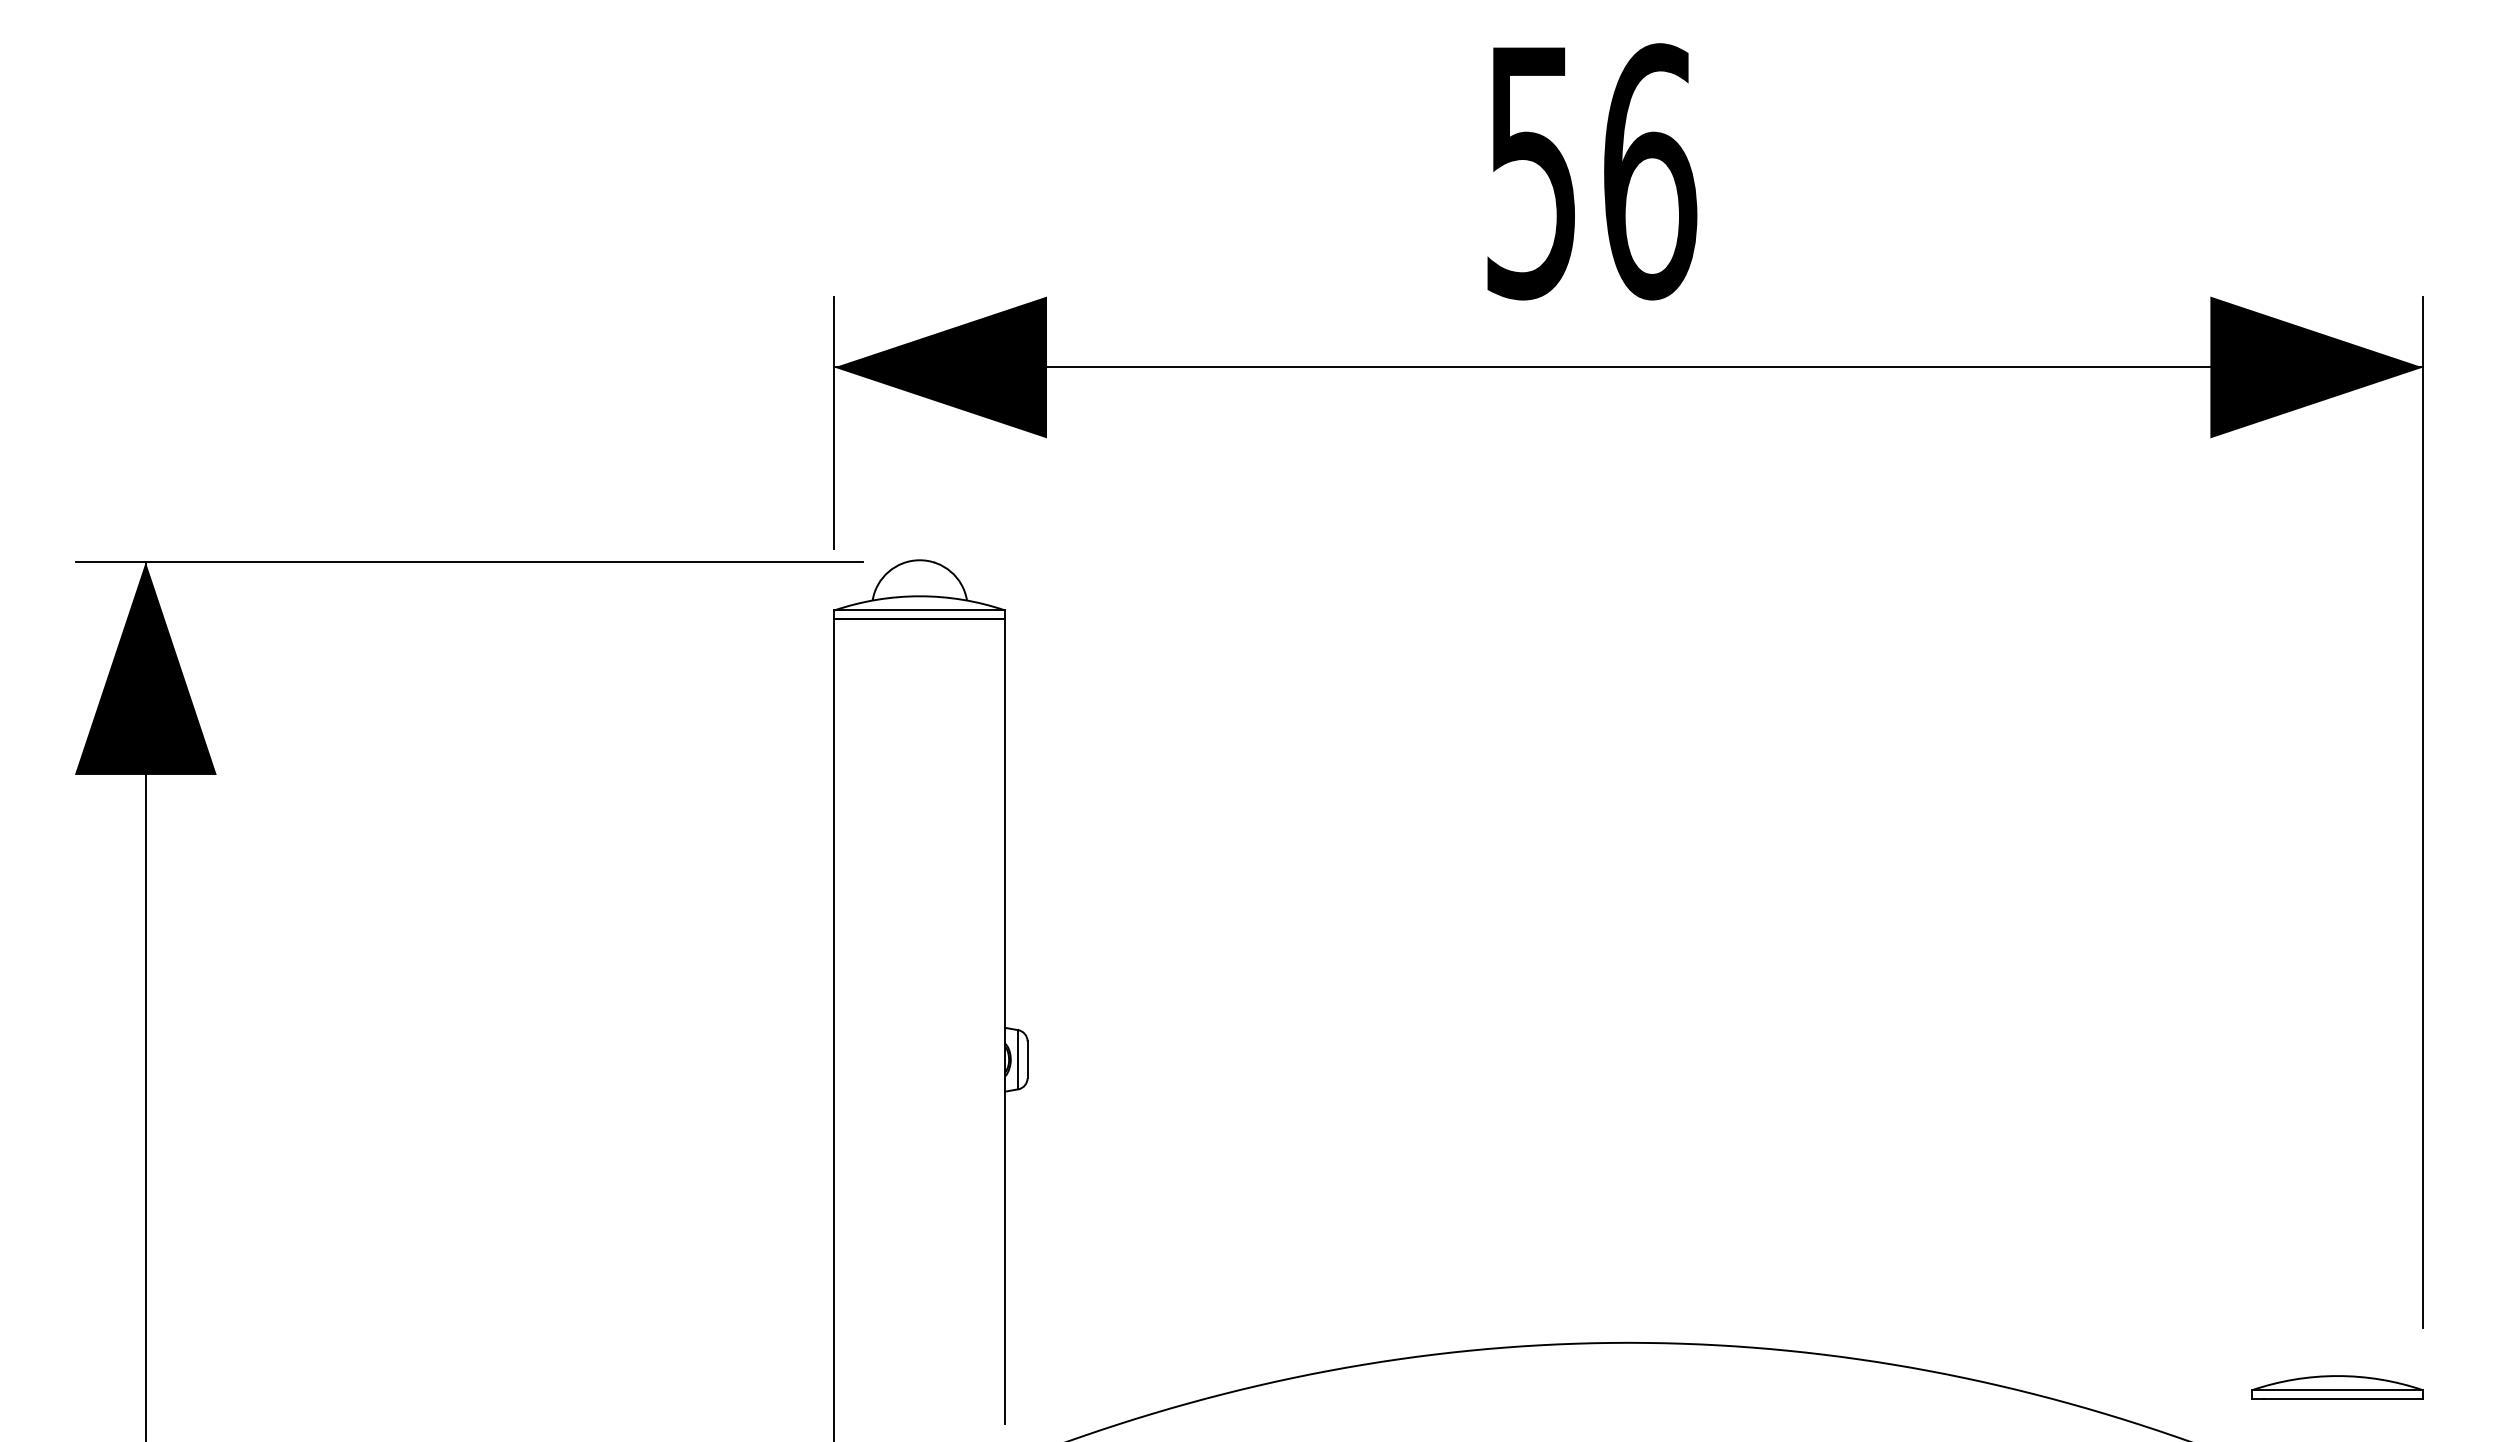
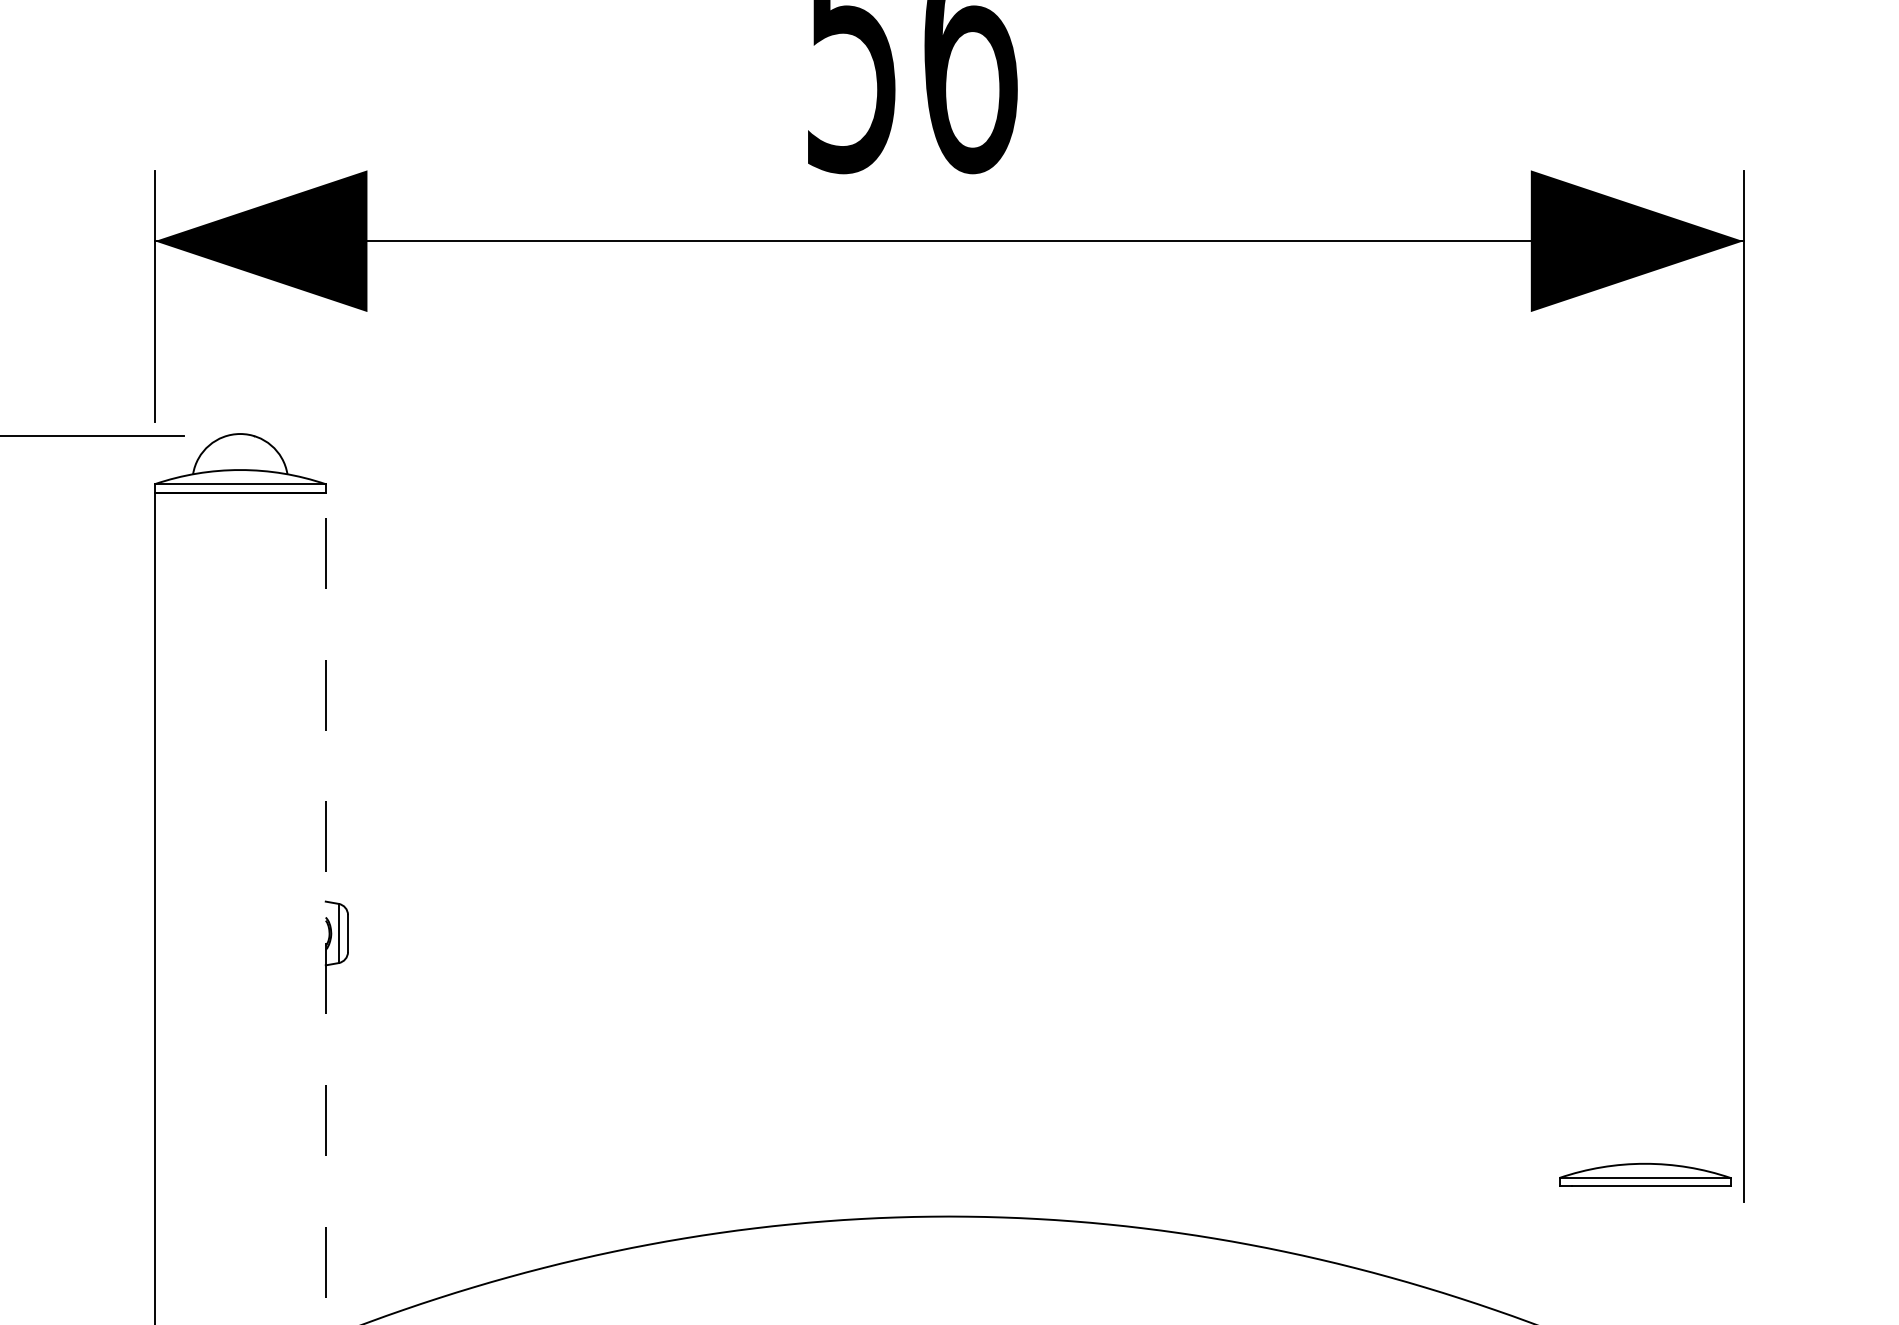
line: (1005, 1020) -> (325, 894), solid -> dashed
part: (2337, 1387) -> (1644, 1175), moved

